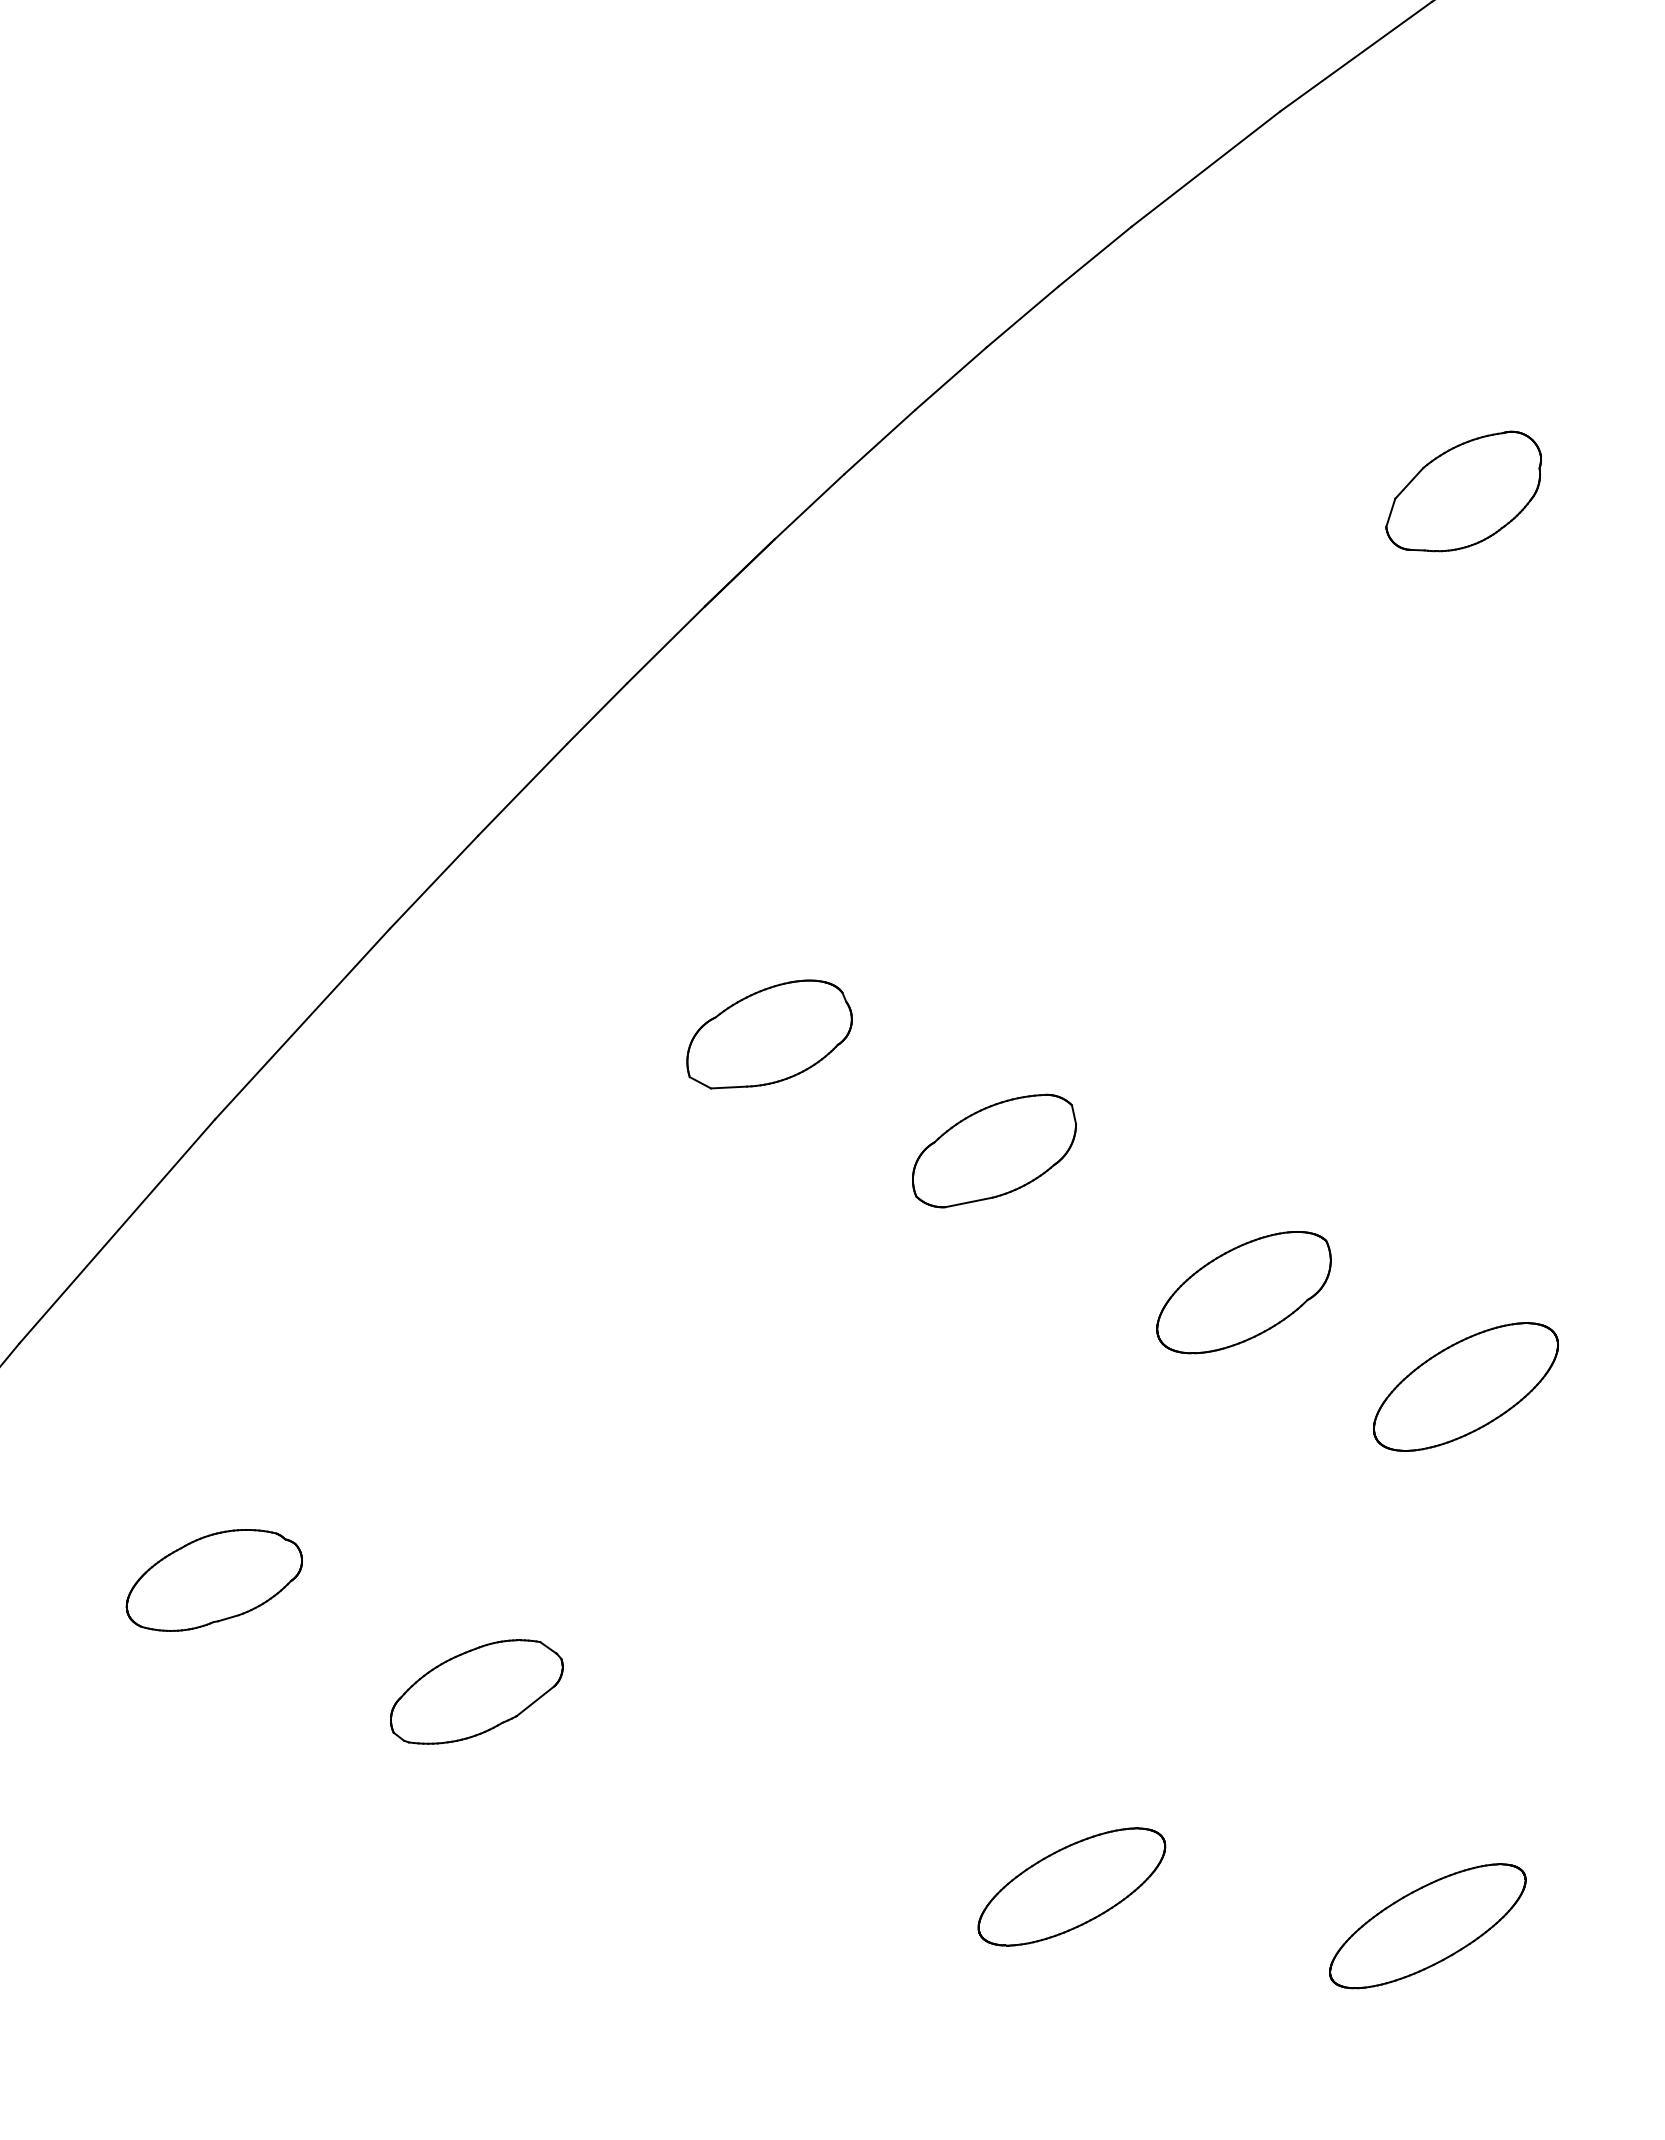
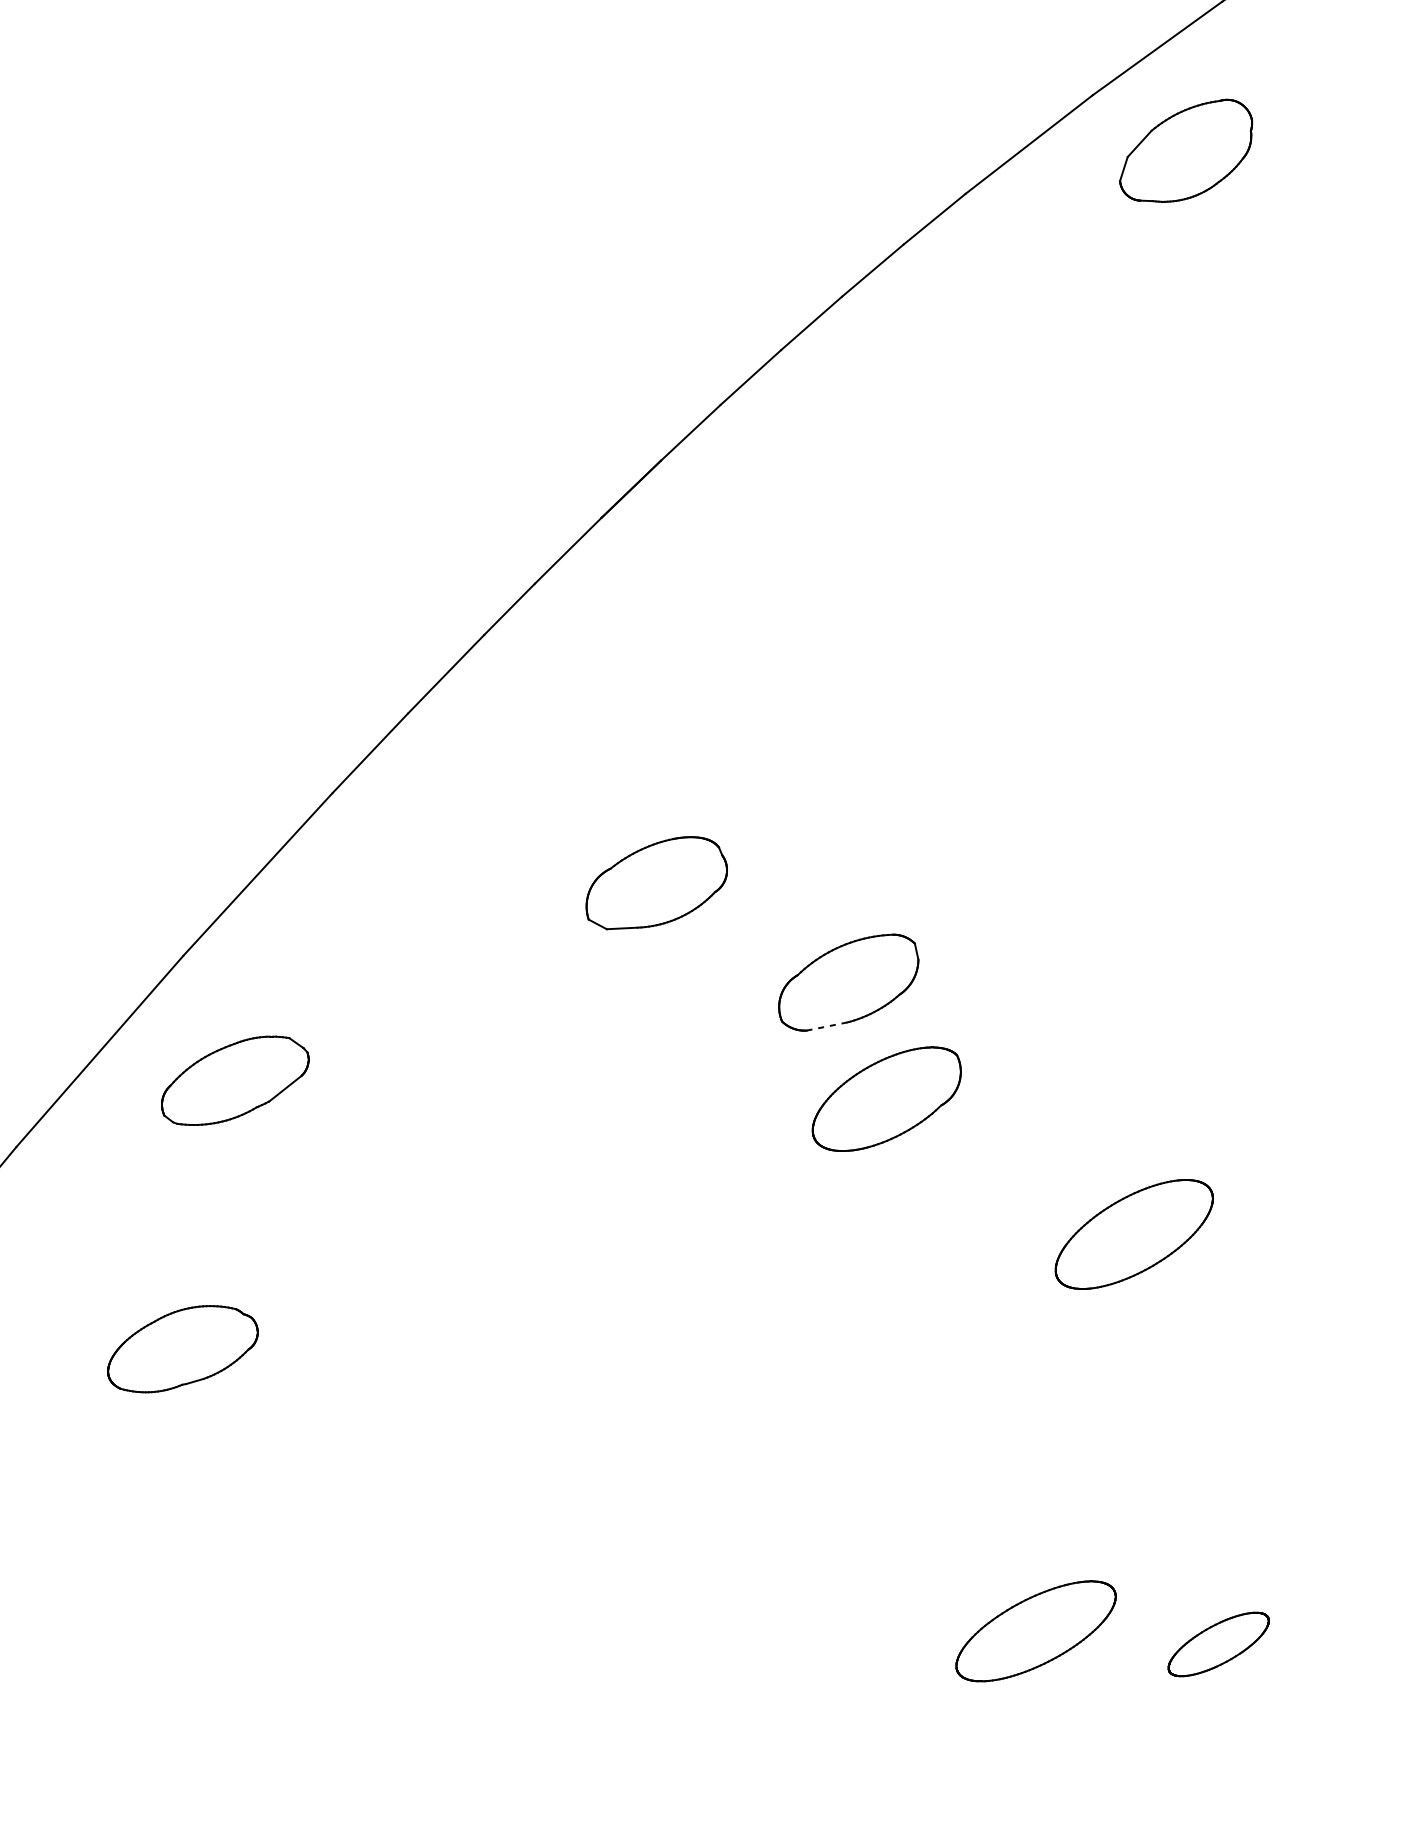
part: (1463, 491) -> (1185, 150), moved
line: (968, 1202) -> (826, 1026), solid -> dashed
part: (1243, 1292) -> (886, 1099), moved
part: (1465, 1386) -> (1133, 1234), moved
part: (476, 1691) -> (235, 1080), moved
part: (1071, 1886) -> (1035, 1630), moved
part: (1427, 1926) -> (1218, 1644), size x0.6

